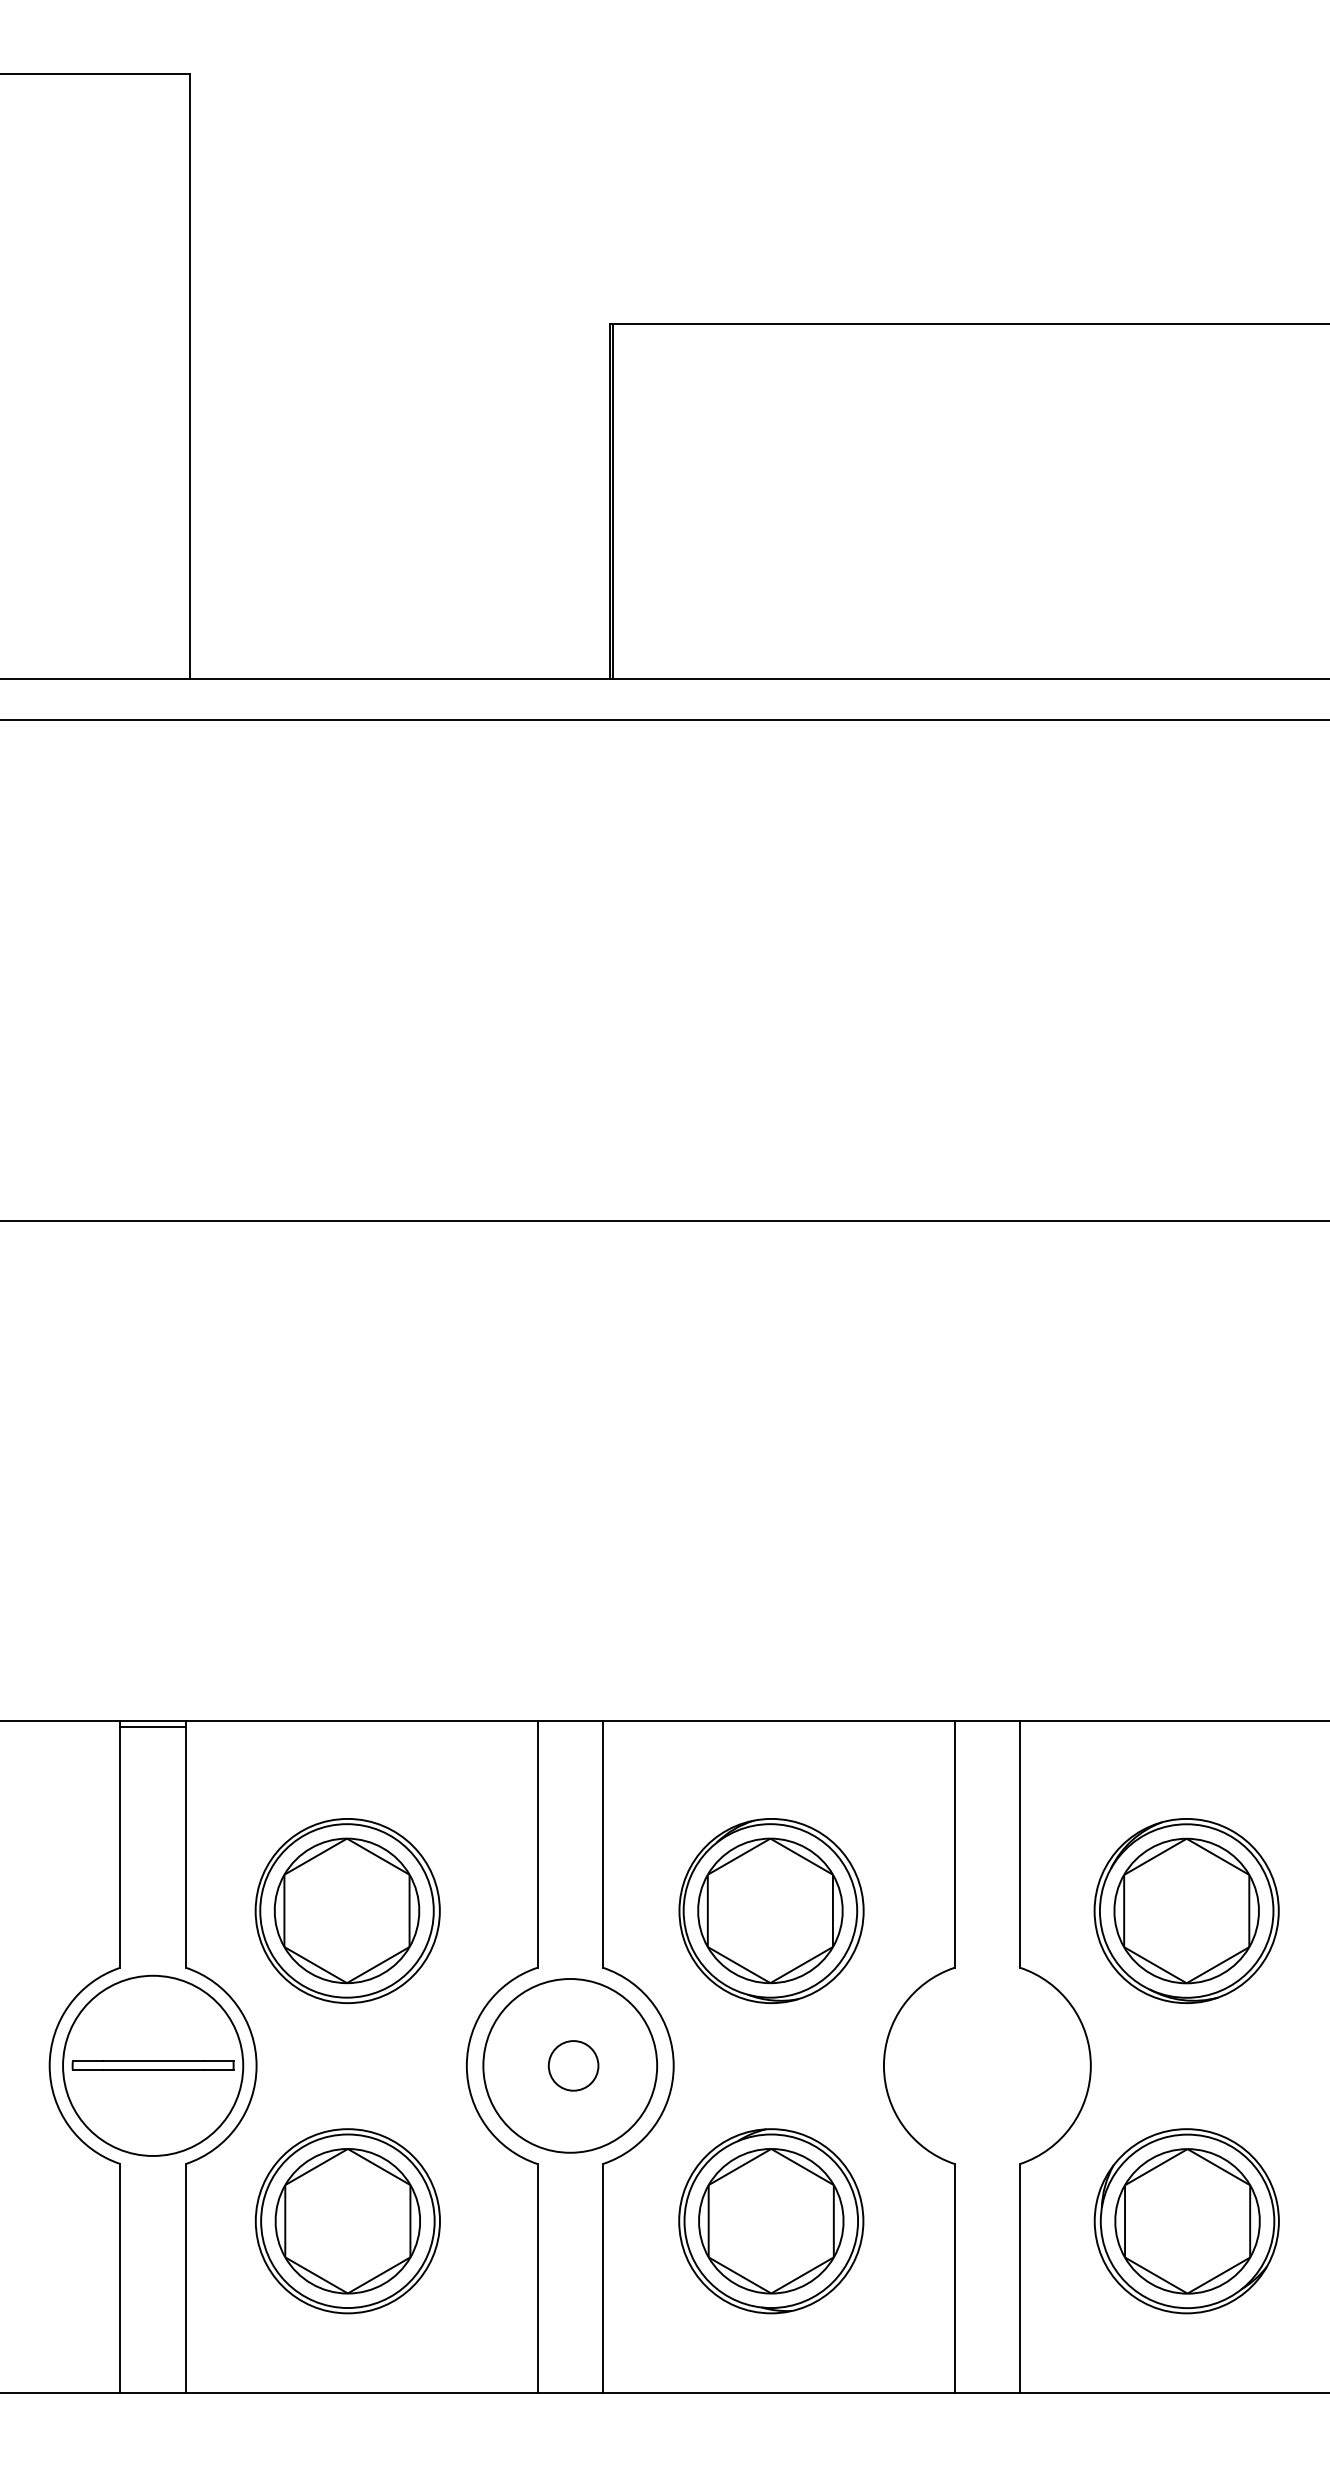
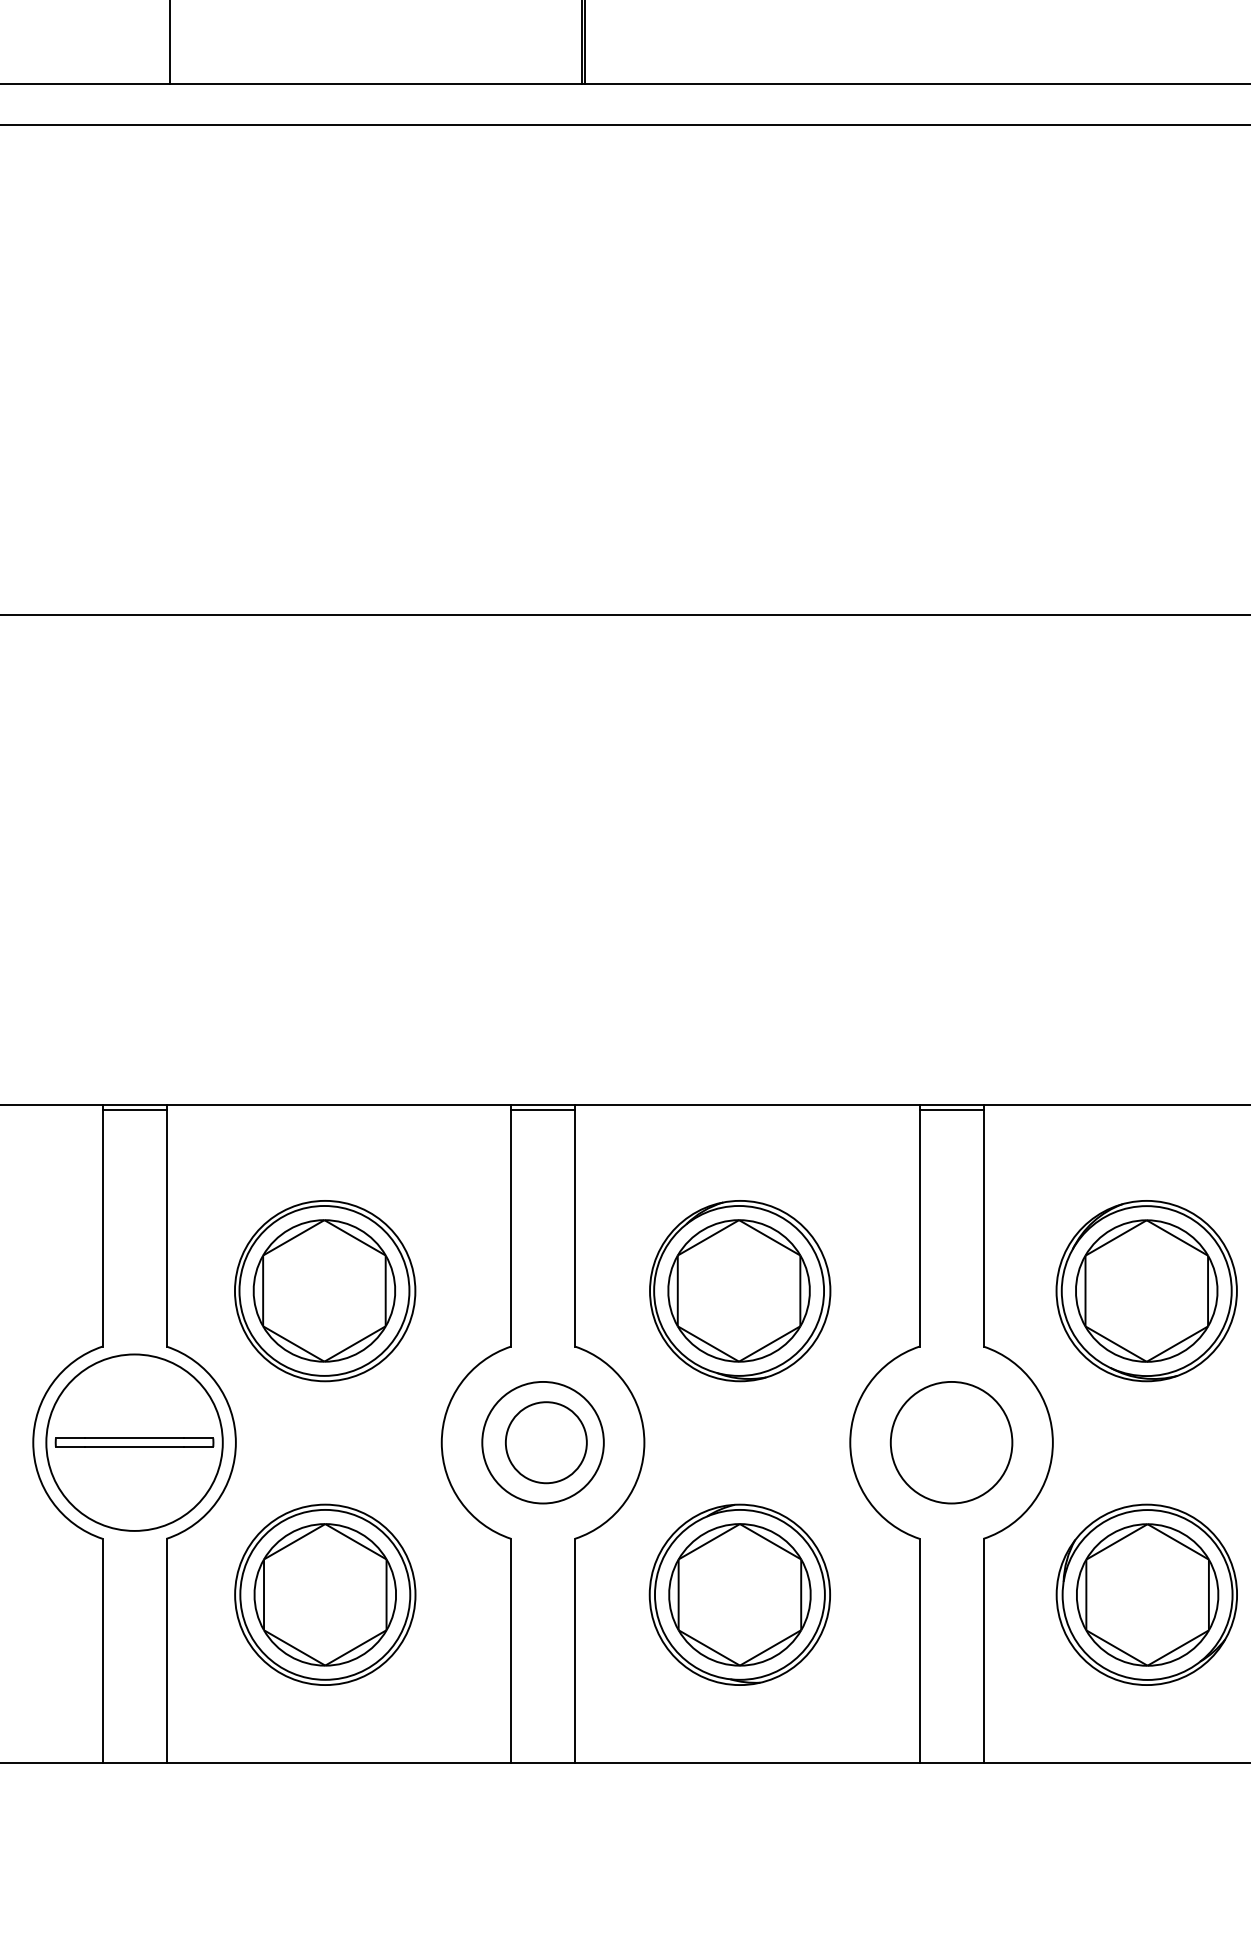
line: (569, 1726) -> (542, 1110), added
line: (987, 1726) -> (951, 1110), added
circle: (570, 2065) -> (543, 1442), size x0.71
circle: (573, 2065) -> (546, 1442), size x1.67
circle: (987, 2065) -> (951, 1442), added

